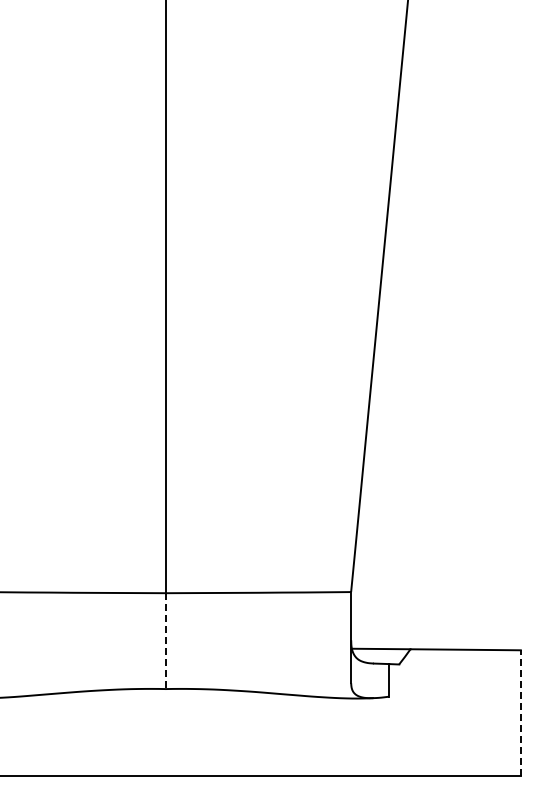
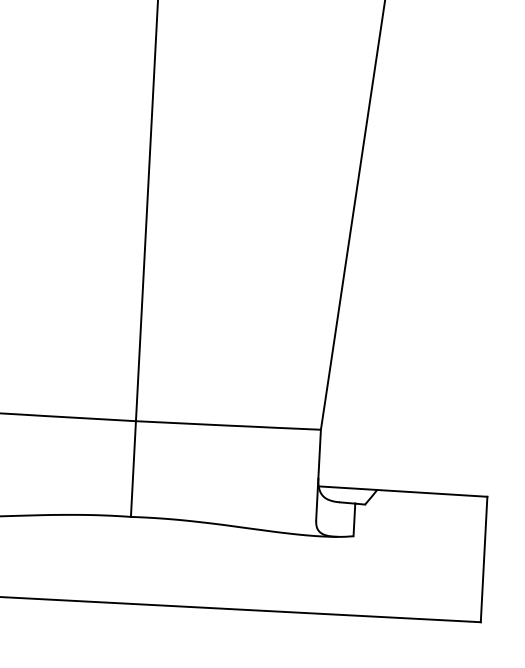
line: (165, 641) -> (132, 469), dashed -> solid
line: (520, 713) -> (483, 559), dashed -> solid

